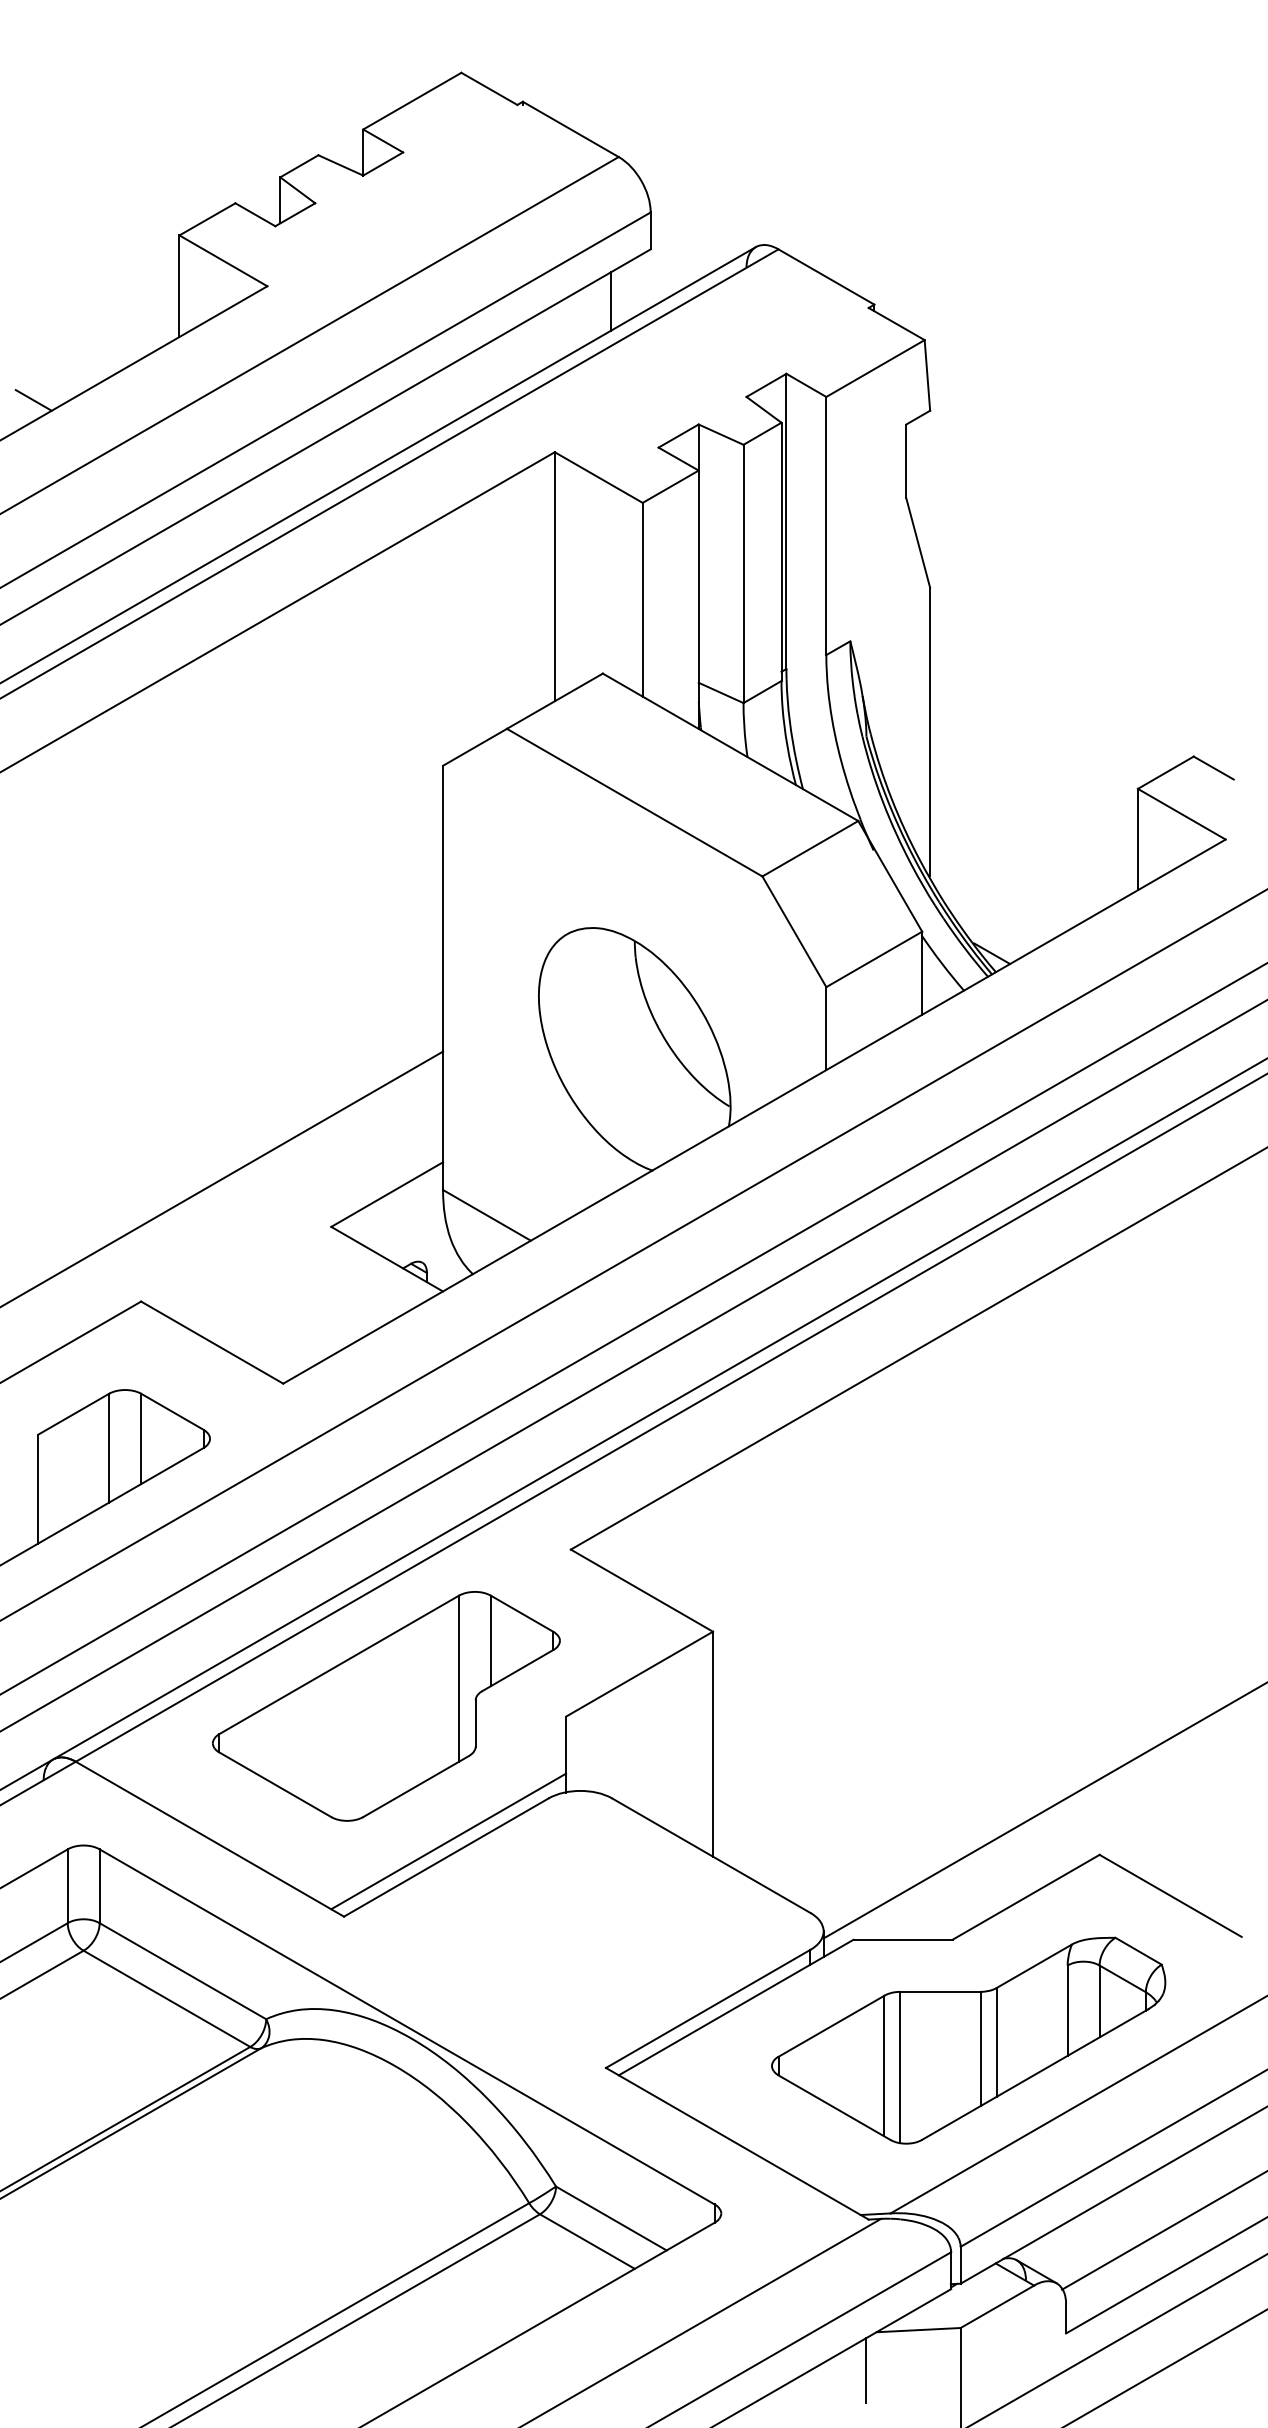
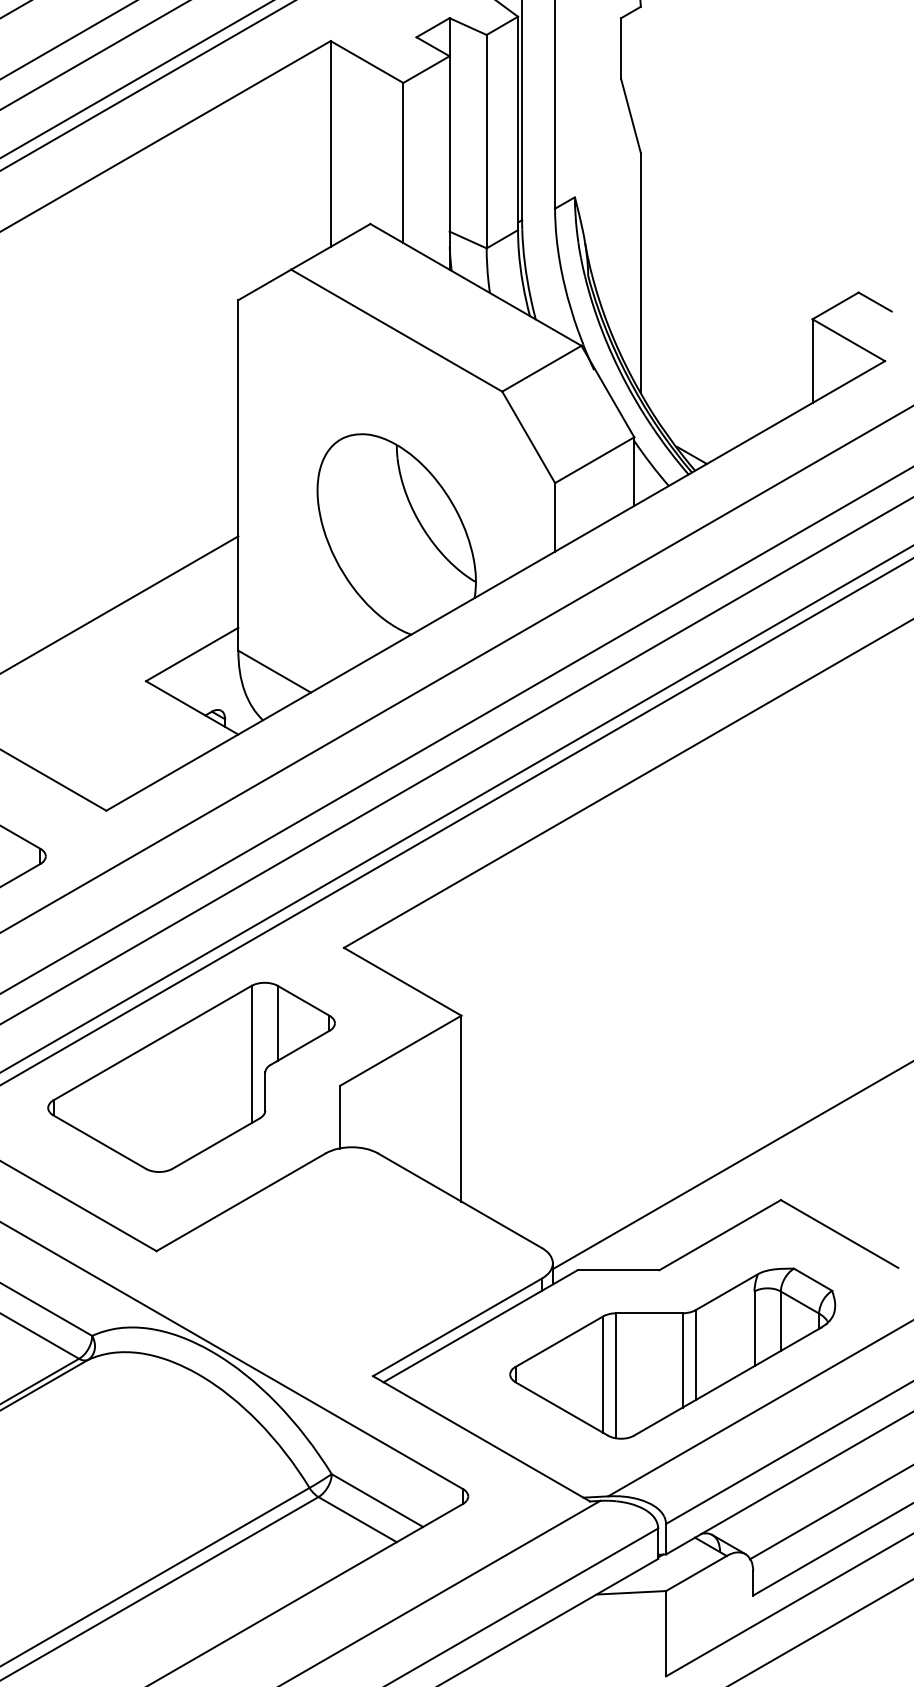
line: (448, 1841) -> (242, 1189), removed
line: (866, 2370) -> (588, 1626), removed

